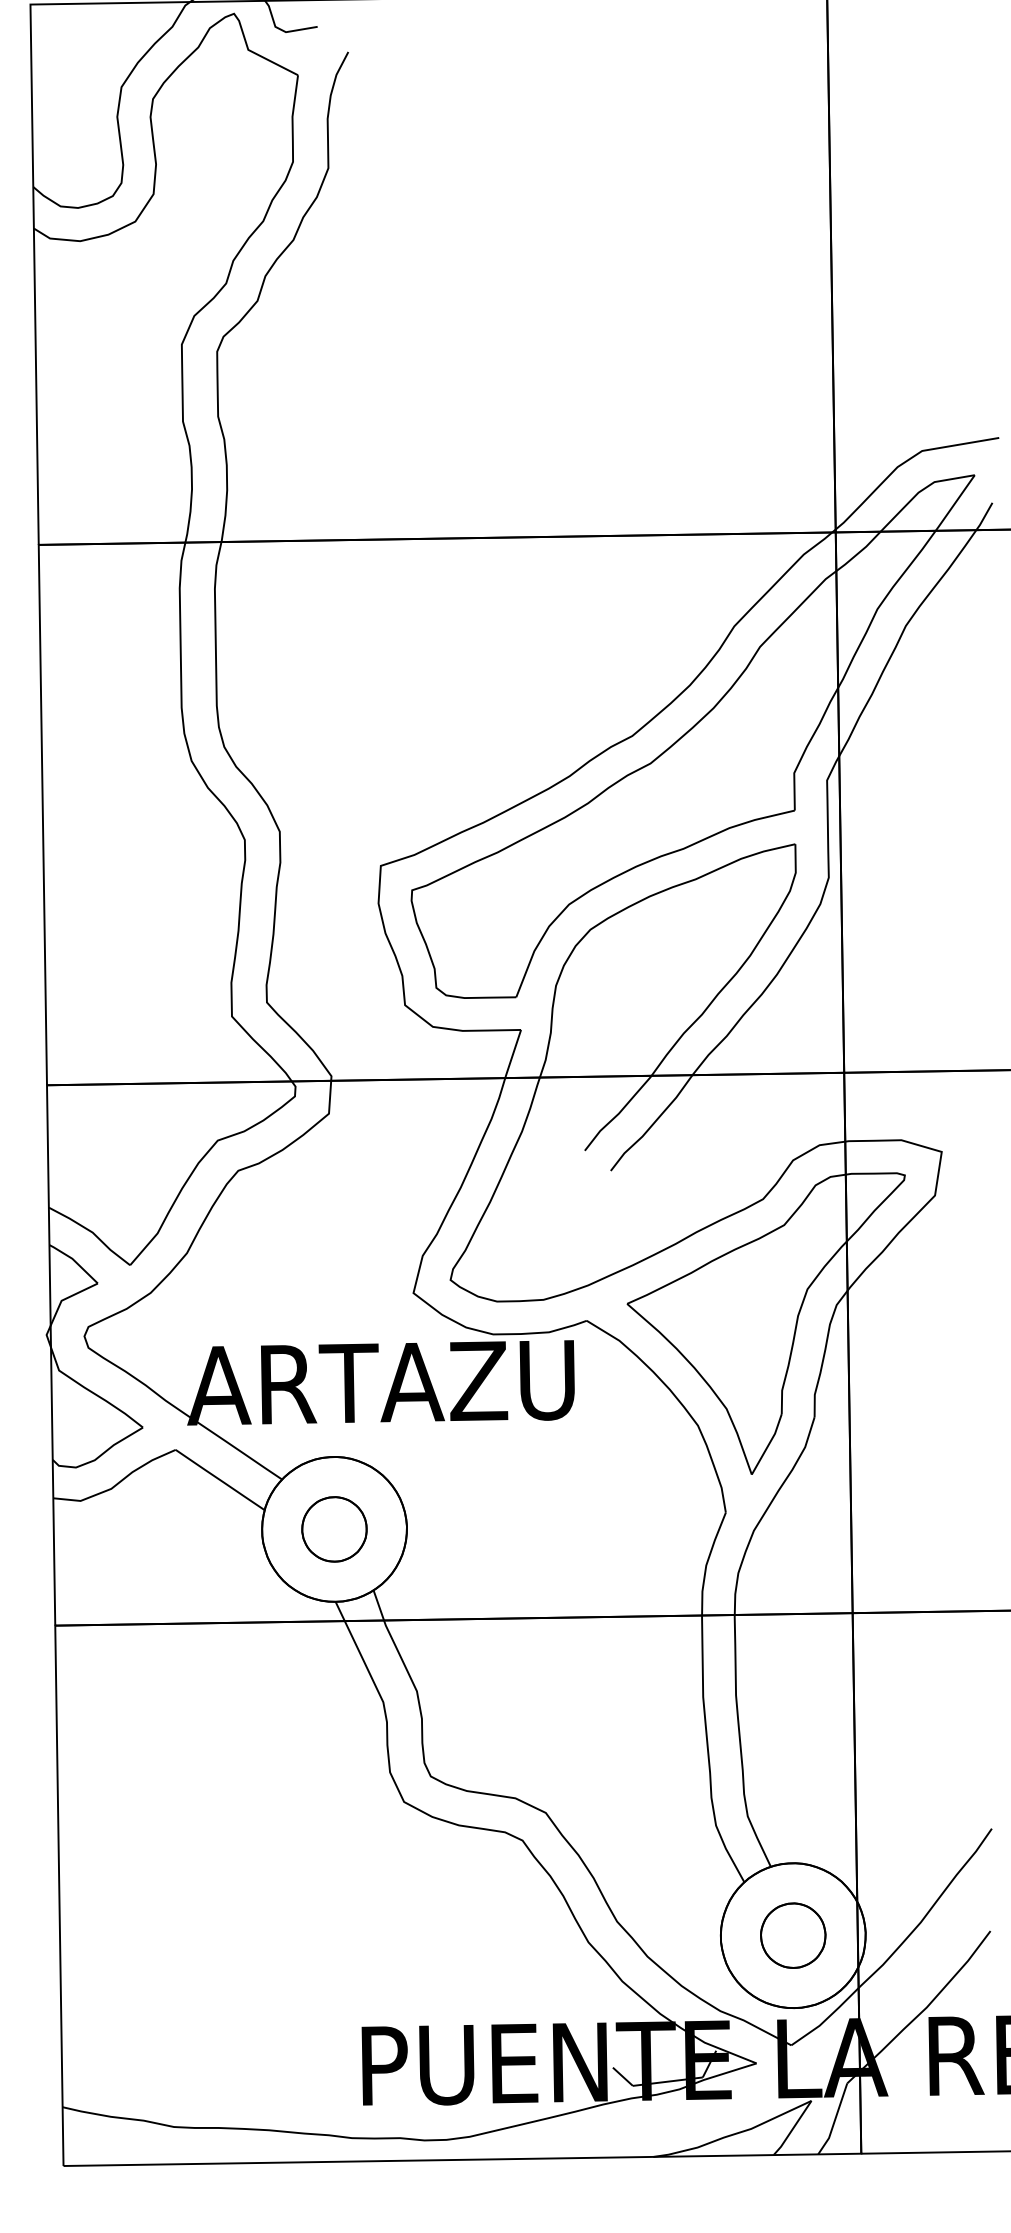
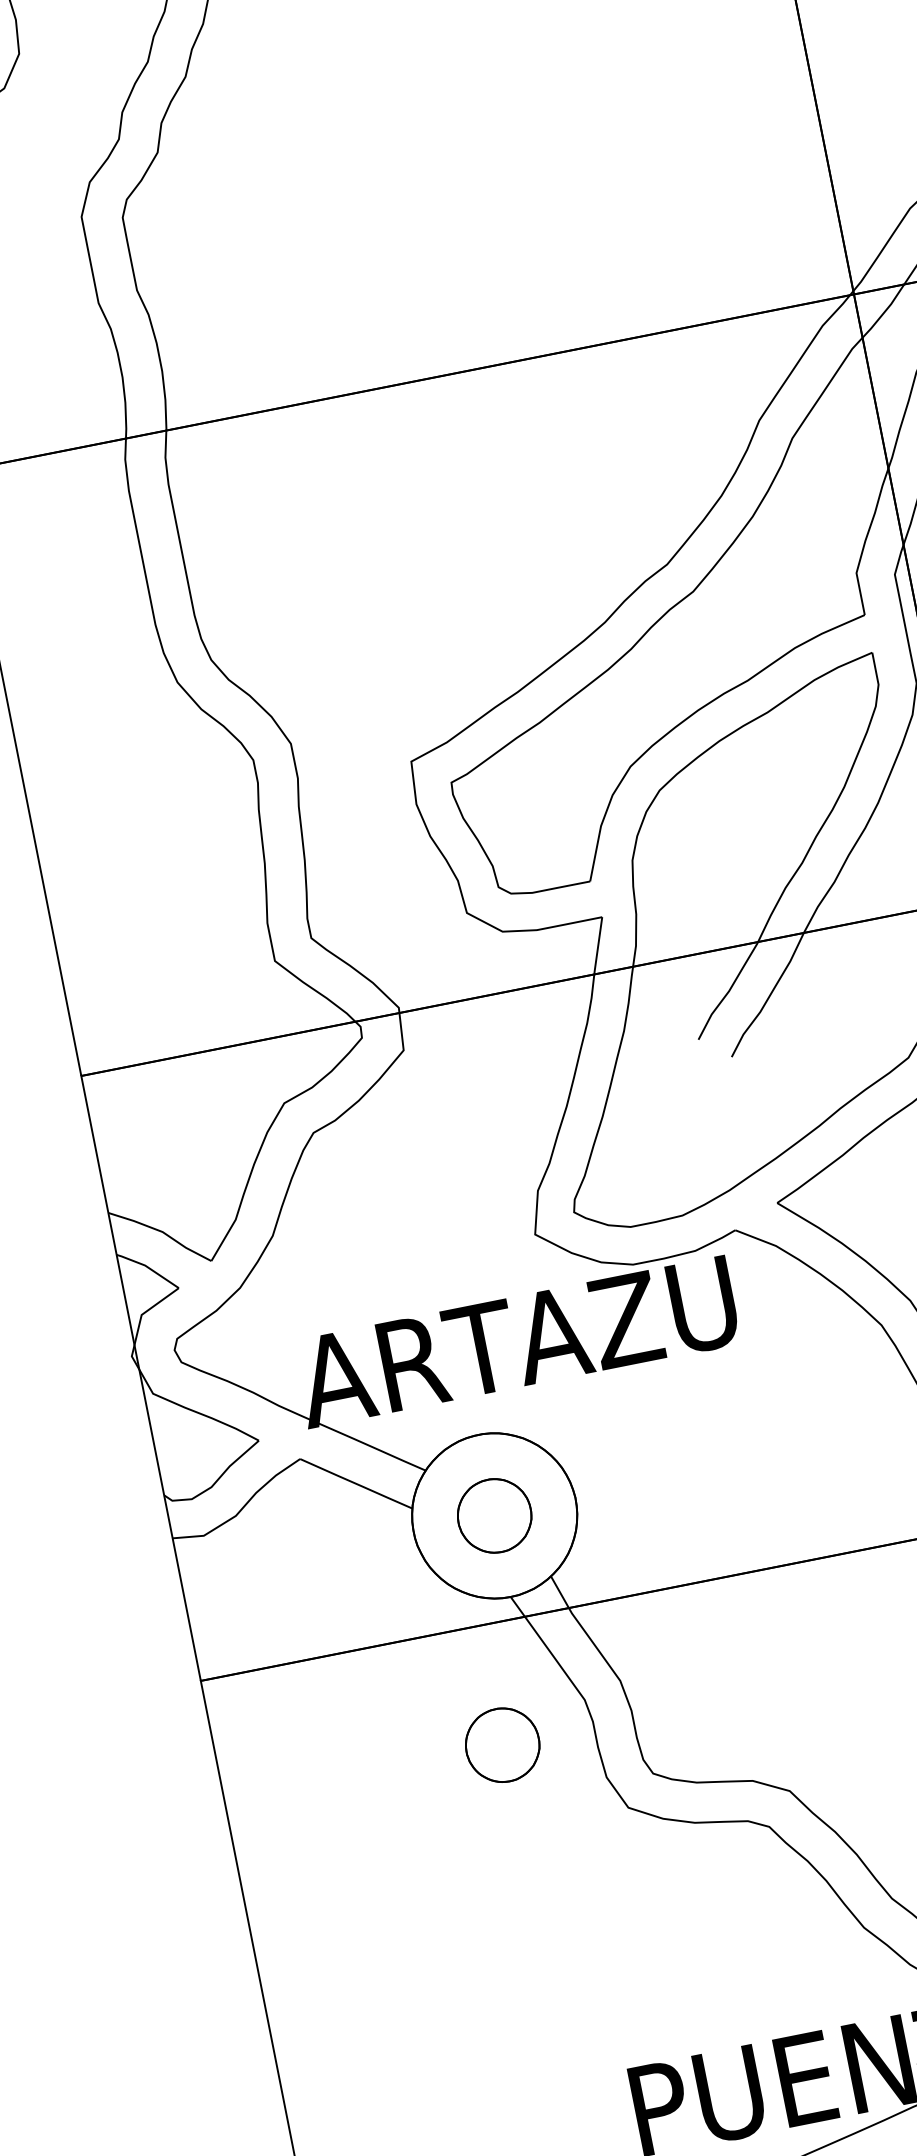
part: (305, 1728) -> (502, 1745), added

